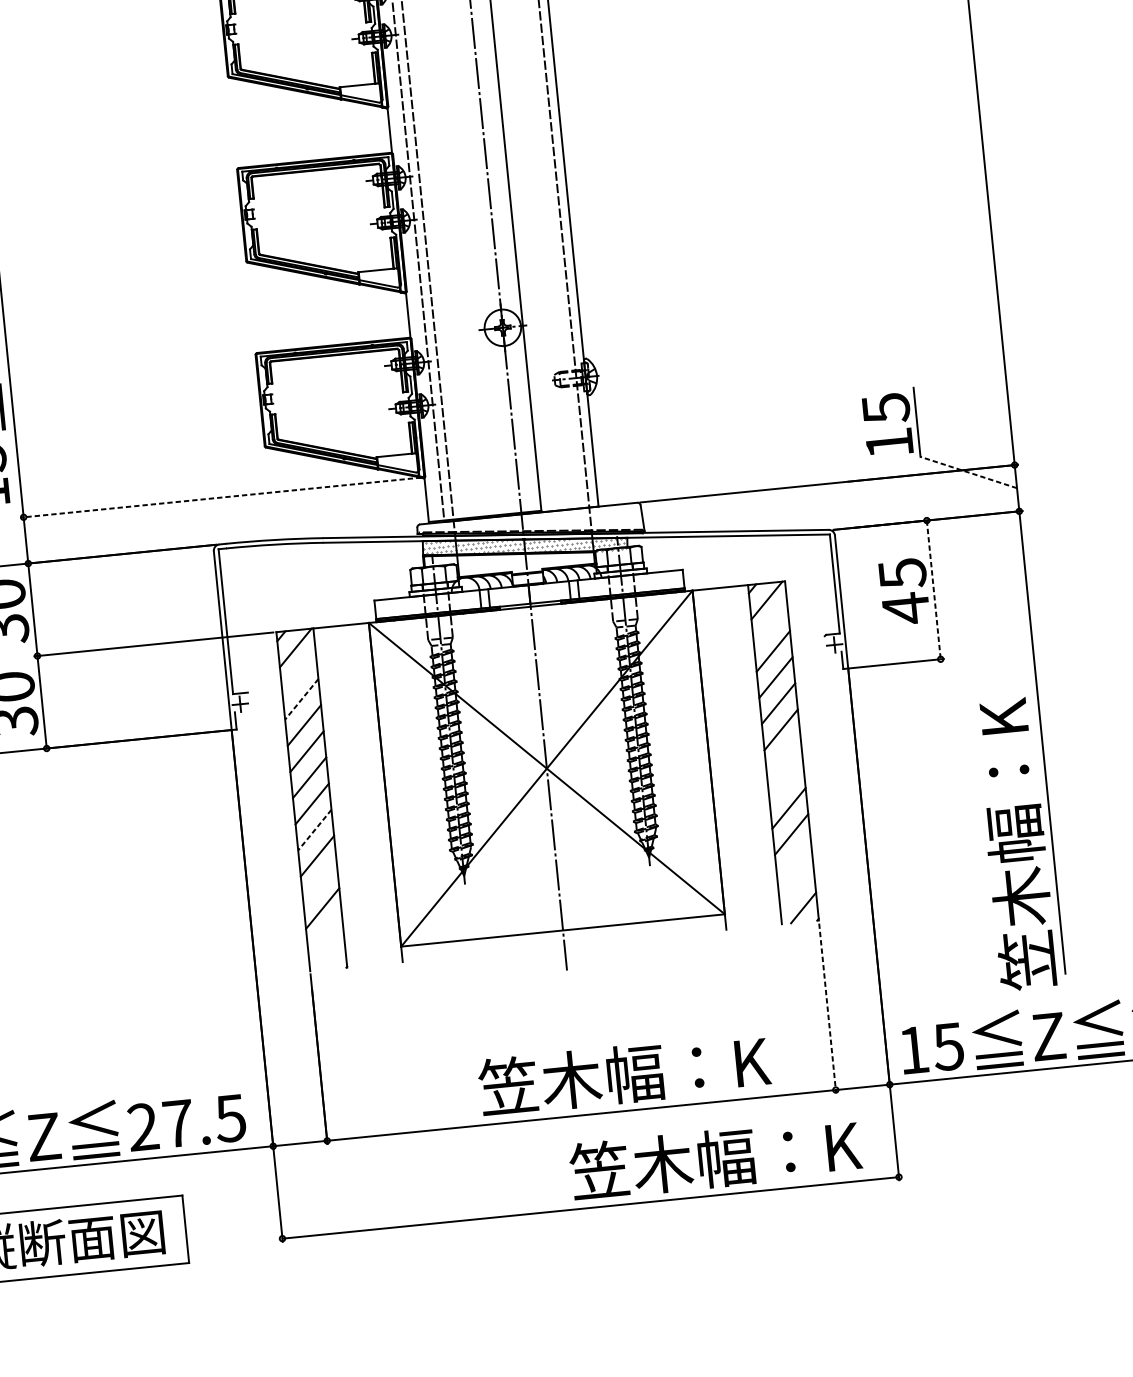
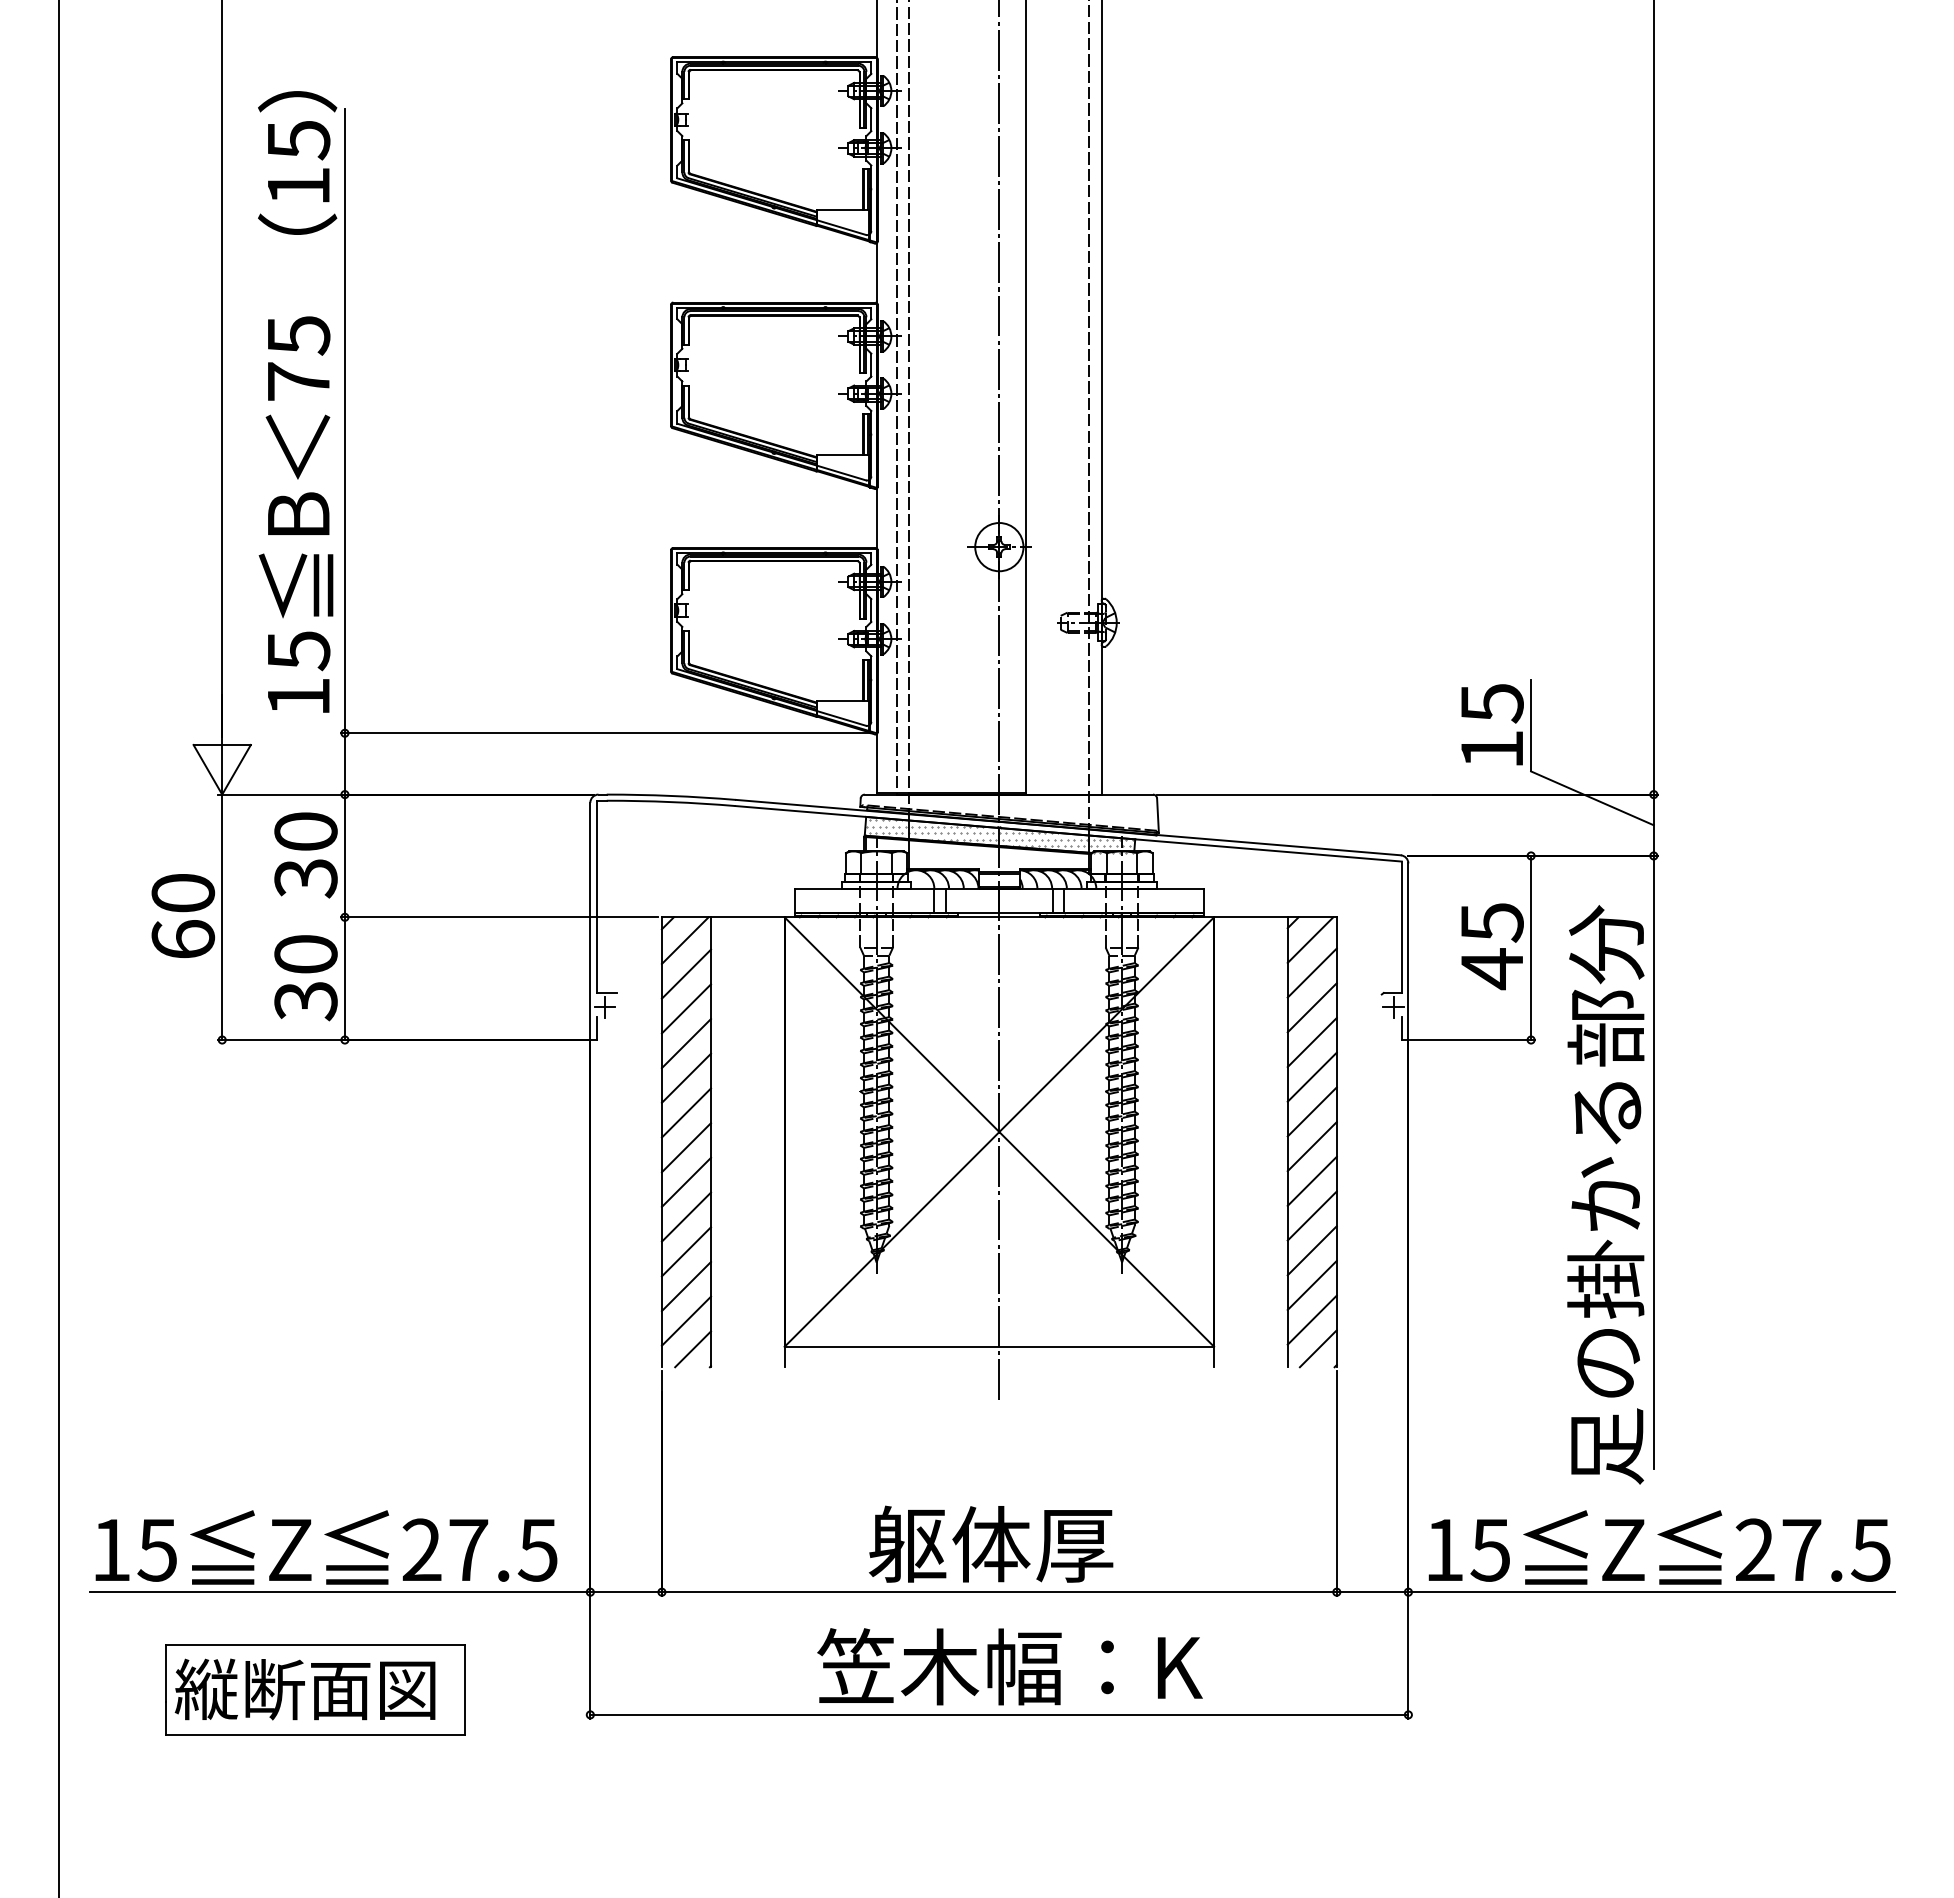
line: (968, 472) -> (1592, 798), dashed -> solid
line: (220, 497) -> (606, 733), dashed -> solid
line: (934, 590) -> (1531, 948), dashed -> solid
line: (770, 624) -> (1311, 972), added
line: (299, 672) -> (686, 973), added
line: (301, 699) -> (686, 1008), dashed -> solid
line: (783, 756) -> (1311, 1146), added
text: (1008, 770) -> (1605, 1195), 笠木幅：K -> 足の掛かる部分
line: (785, 781) -> (1311, 1180), added
line: (314, 830) -> (686, 1182), dashed -> solid
line: (793, 860) -> (1311, 1284), added
line: (320, 882) -> (686, 1251), added
line: (796, 886) -> (1311, 1319), added
line: (325, 934) -> (686, 1320), added
line: (332, 955) -> (693, 1349), added
line: (827, 1008) -> (1336, 1484), dashed -> solid
text: (624, 1074) -> (1061, 1543), 笠木幅：K -> 躯体厚
text: (715, 1158) -> (1009, 1666), moved

